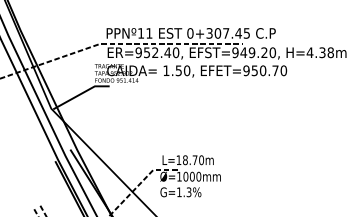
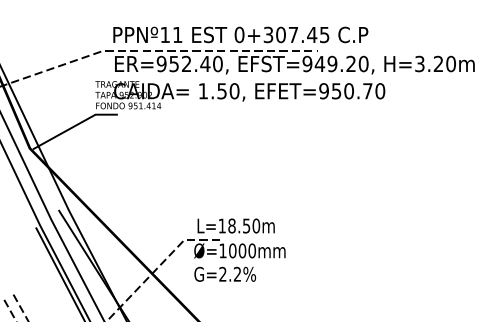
text: (320, 52) -> (435, 63), H=4.38m -> H=3.20m
text: (194, 160) -> (245, 226), L=18.70m -> L=18.50m
text: (184, 192) -> (230, 274), G=1.3%%% -> G=2.2%%%

